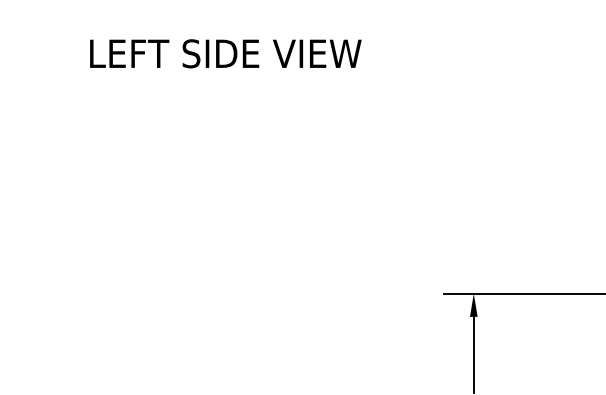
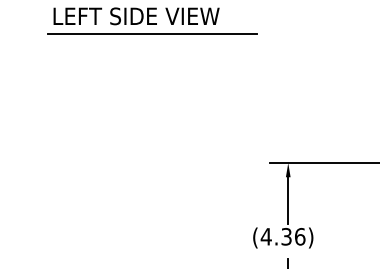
line: (251, 81) -> (152, 33), added

